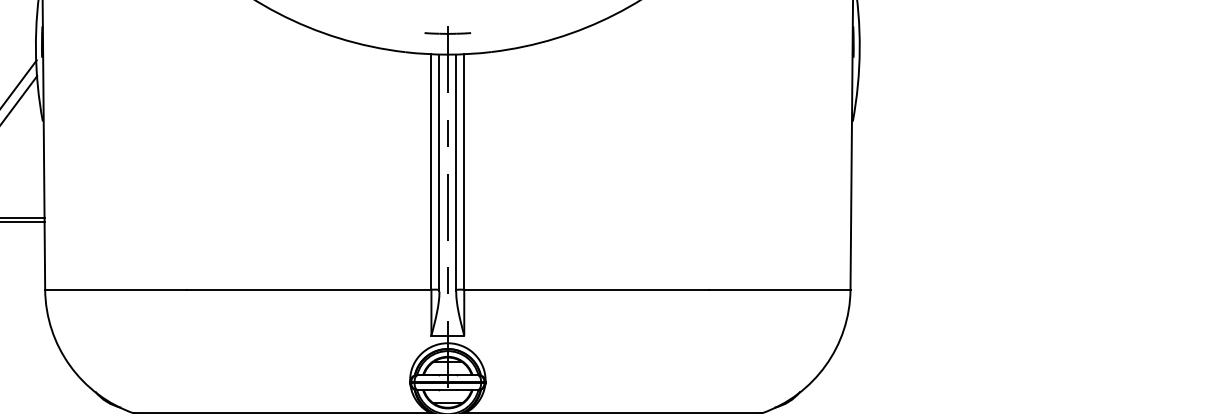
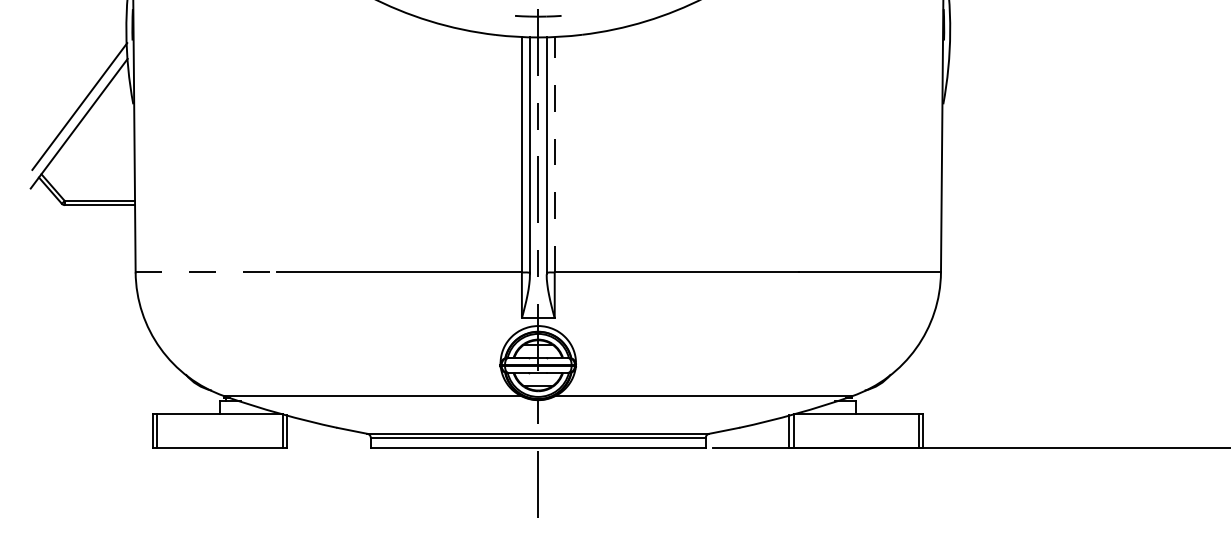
line: (464, 171) -> (554, 154), solid -> dashed
line: (116, 289) -> (206, 272), solid -> dashed

